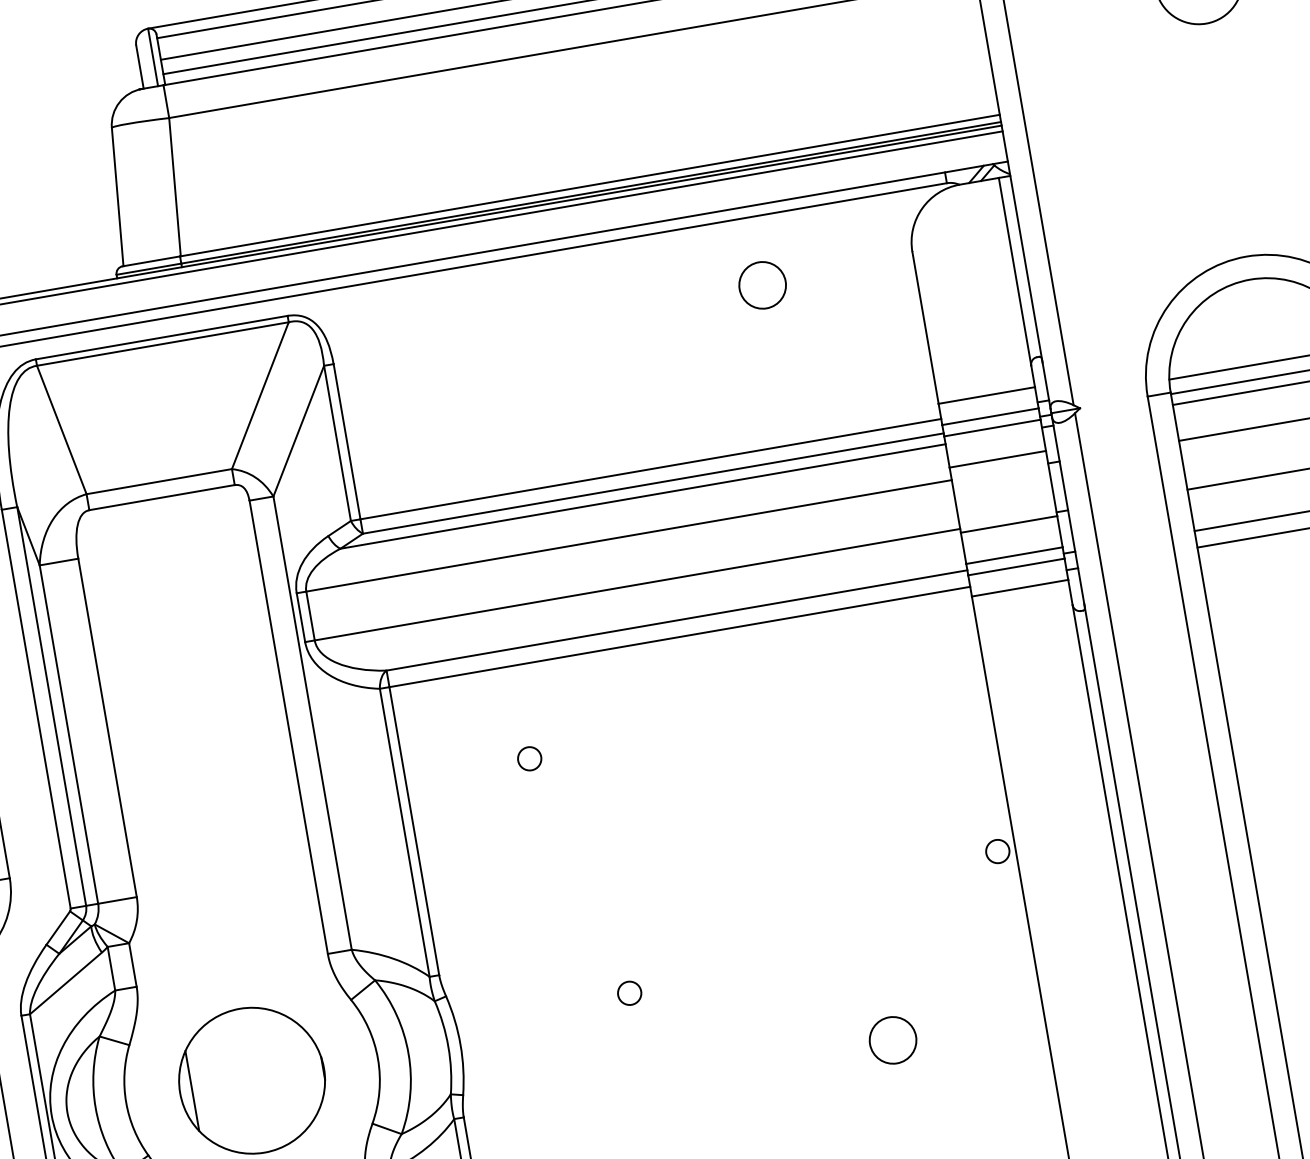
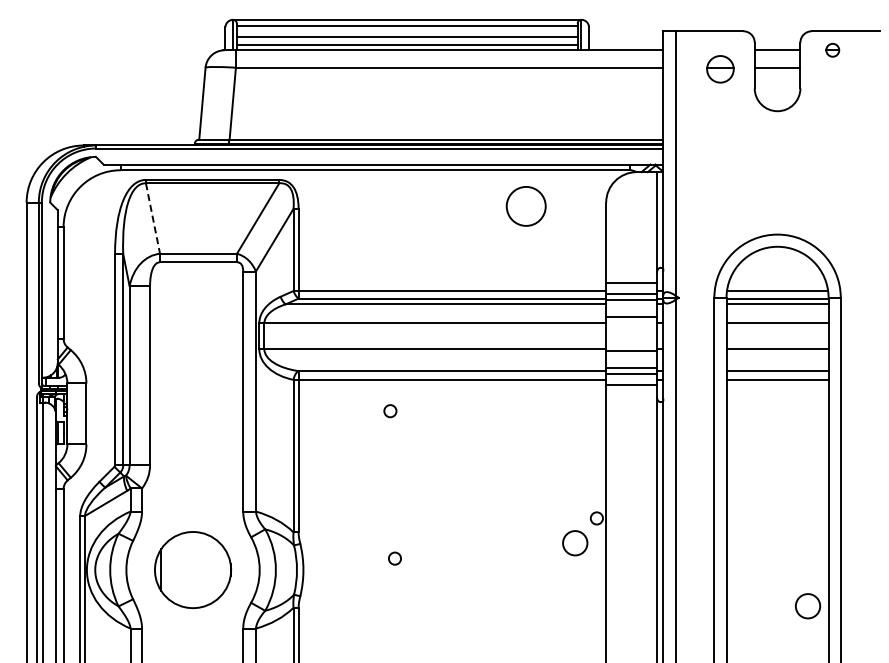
circle: (763, 285) -> (526, 206), size x1.6
line: (62, 429) -> (153, 218), solid -> dashed
circle: (529, 759) -> (390, 411), moved
circle: (893, 1040) -> (575, 543), moved

